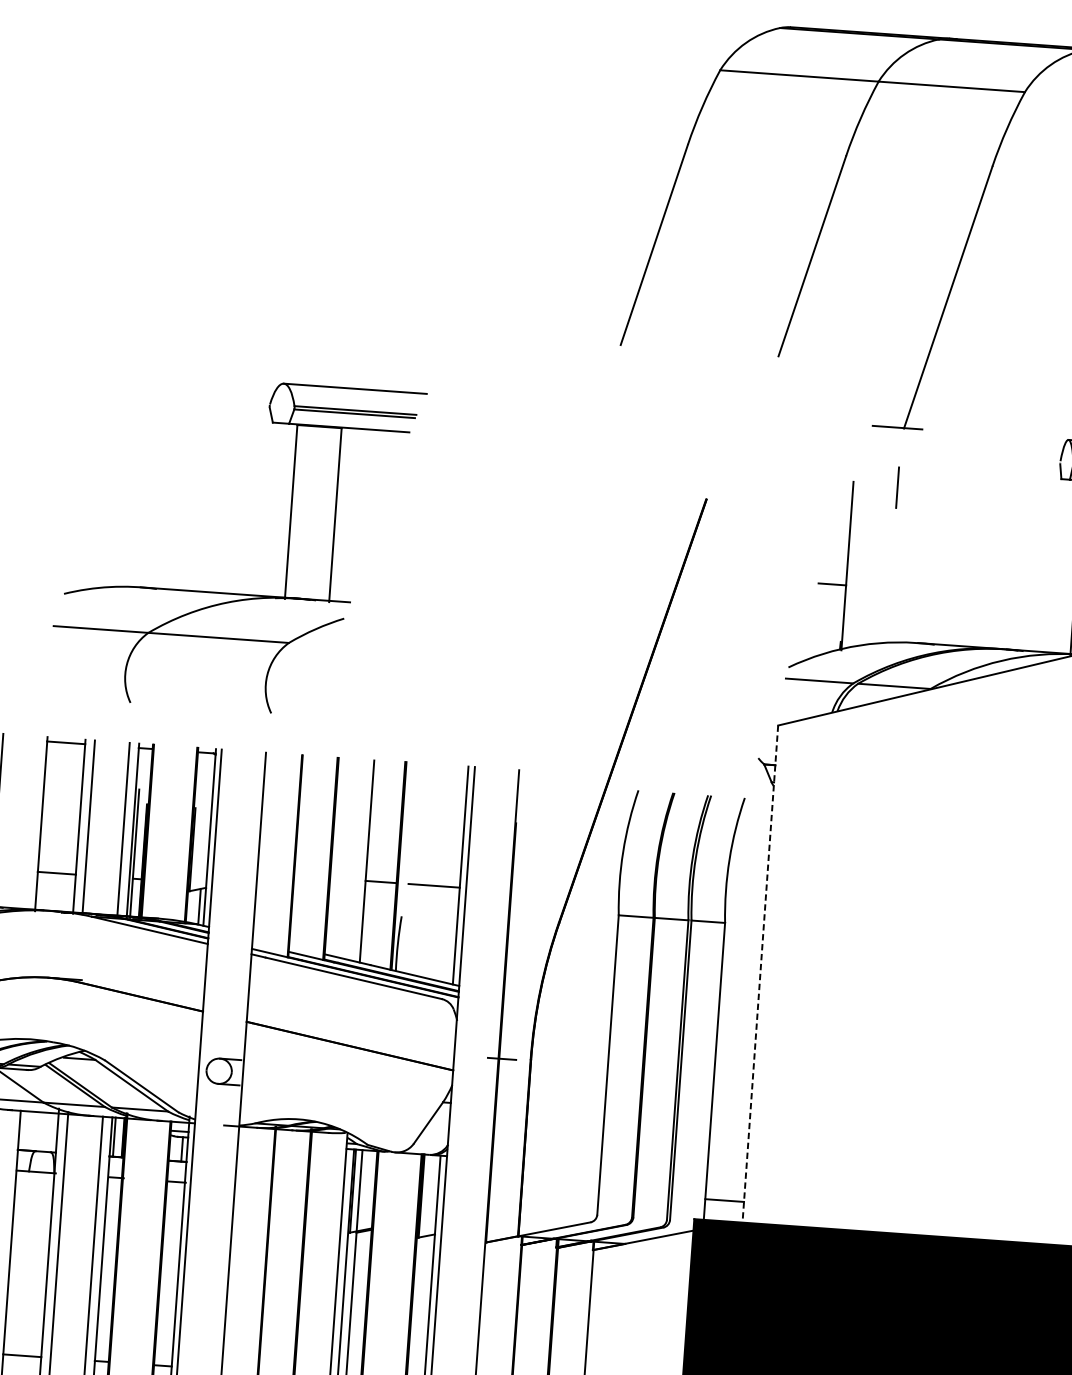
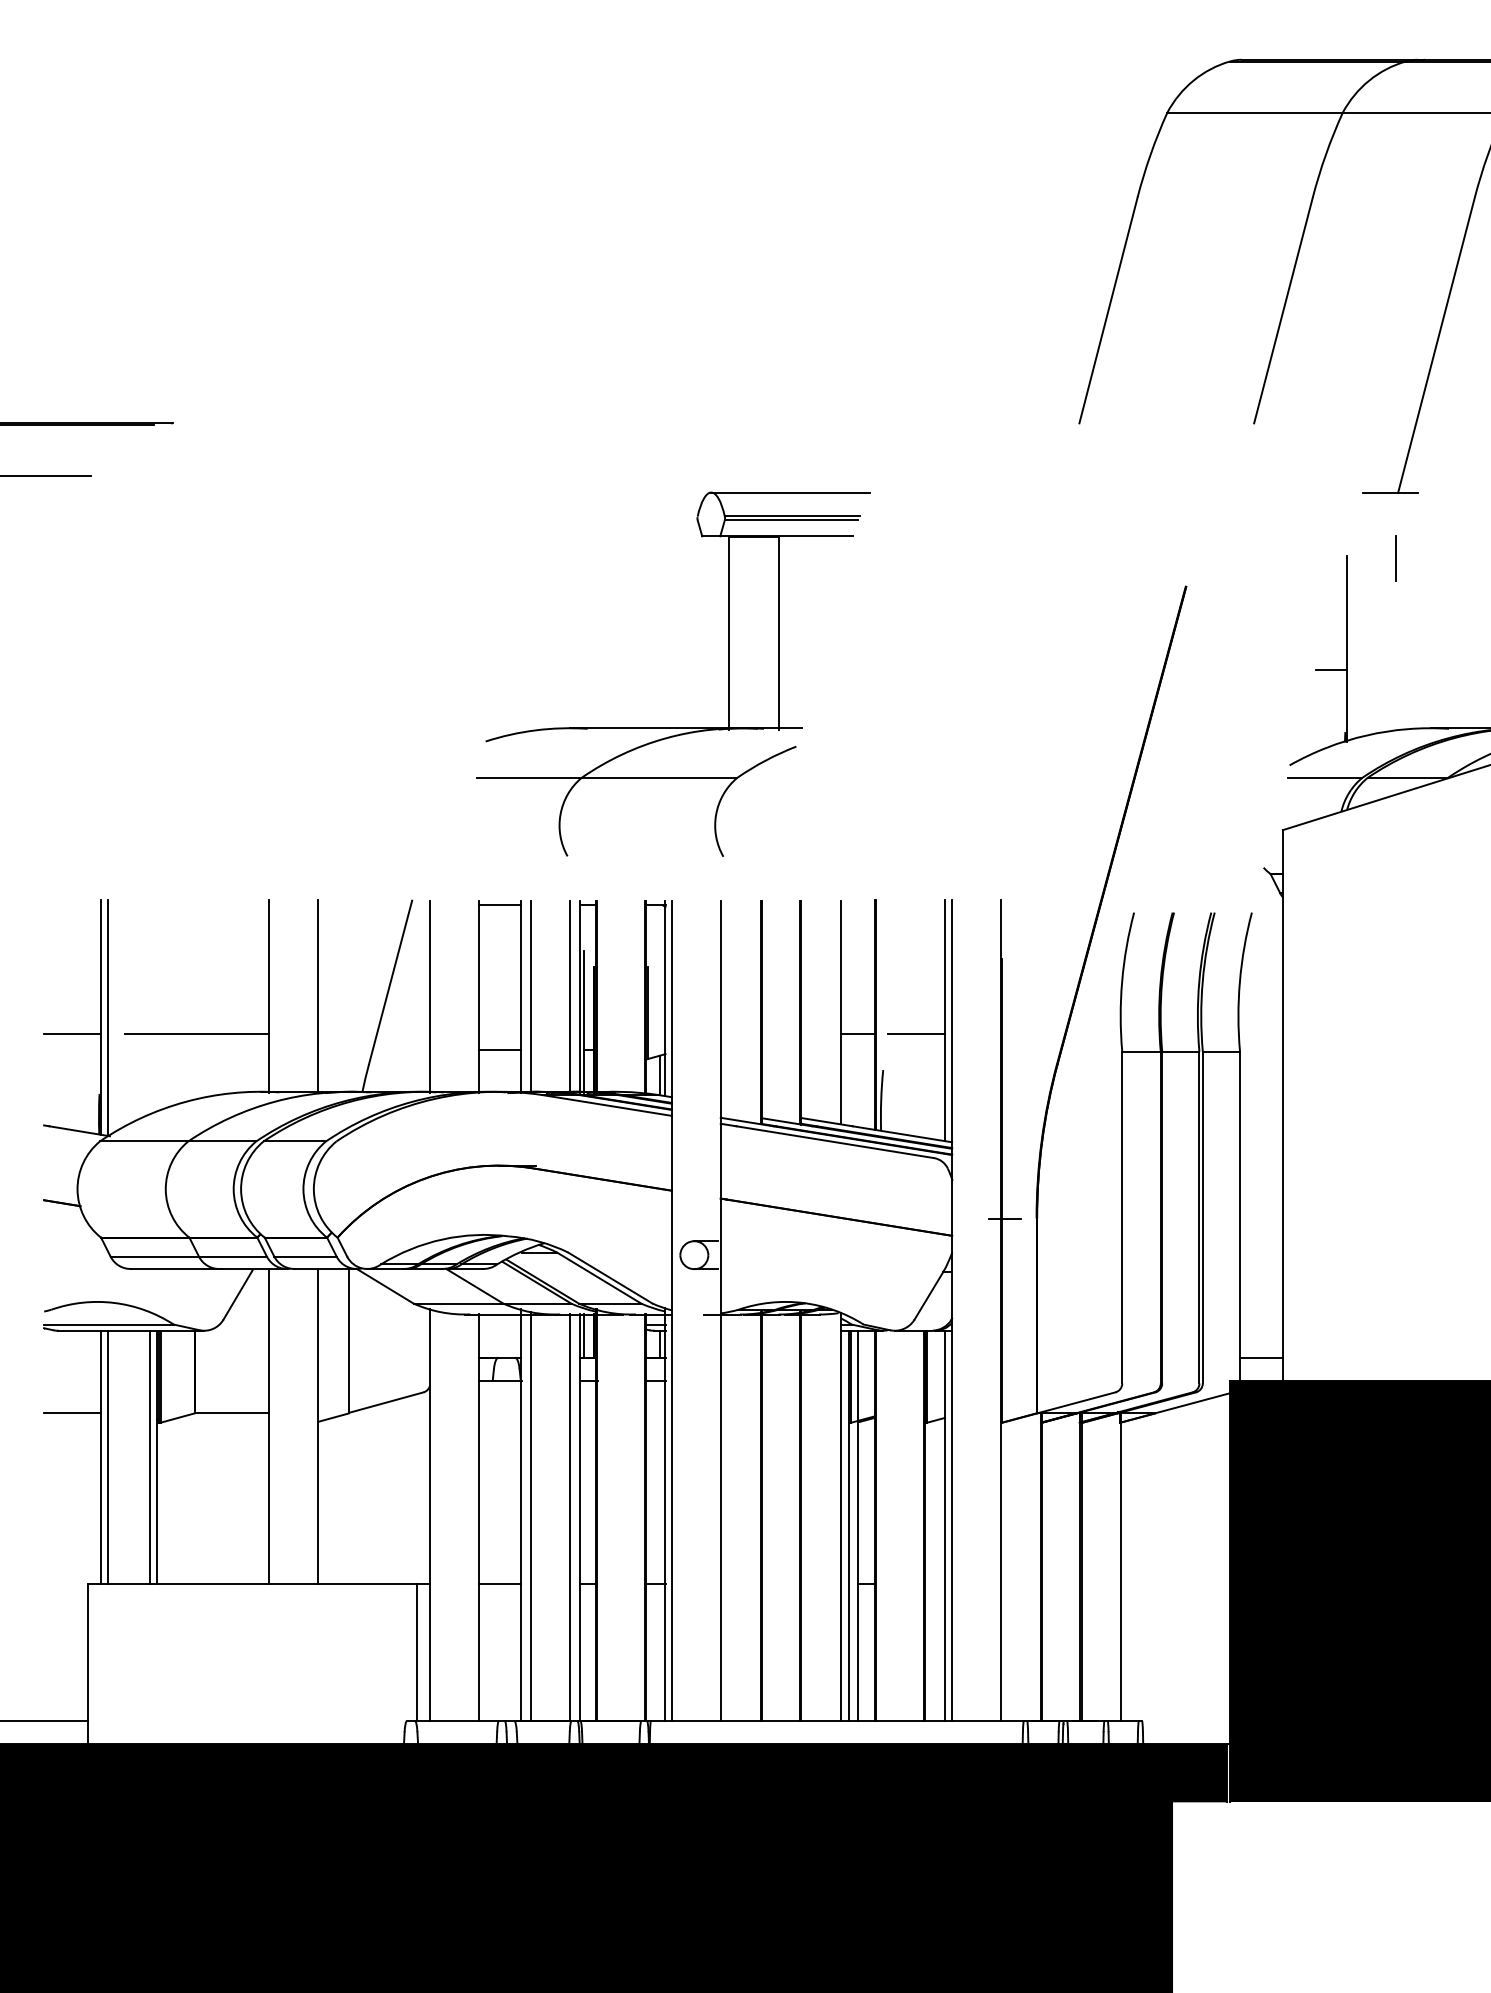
line: (759, 974) -> (1282, 1105), dashed -> solid

